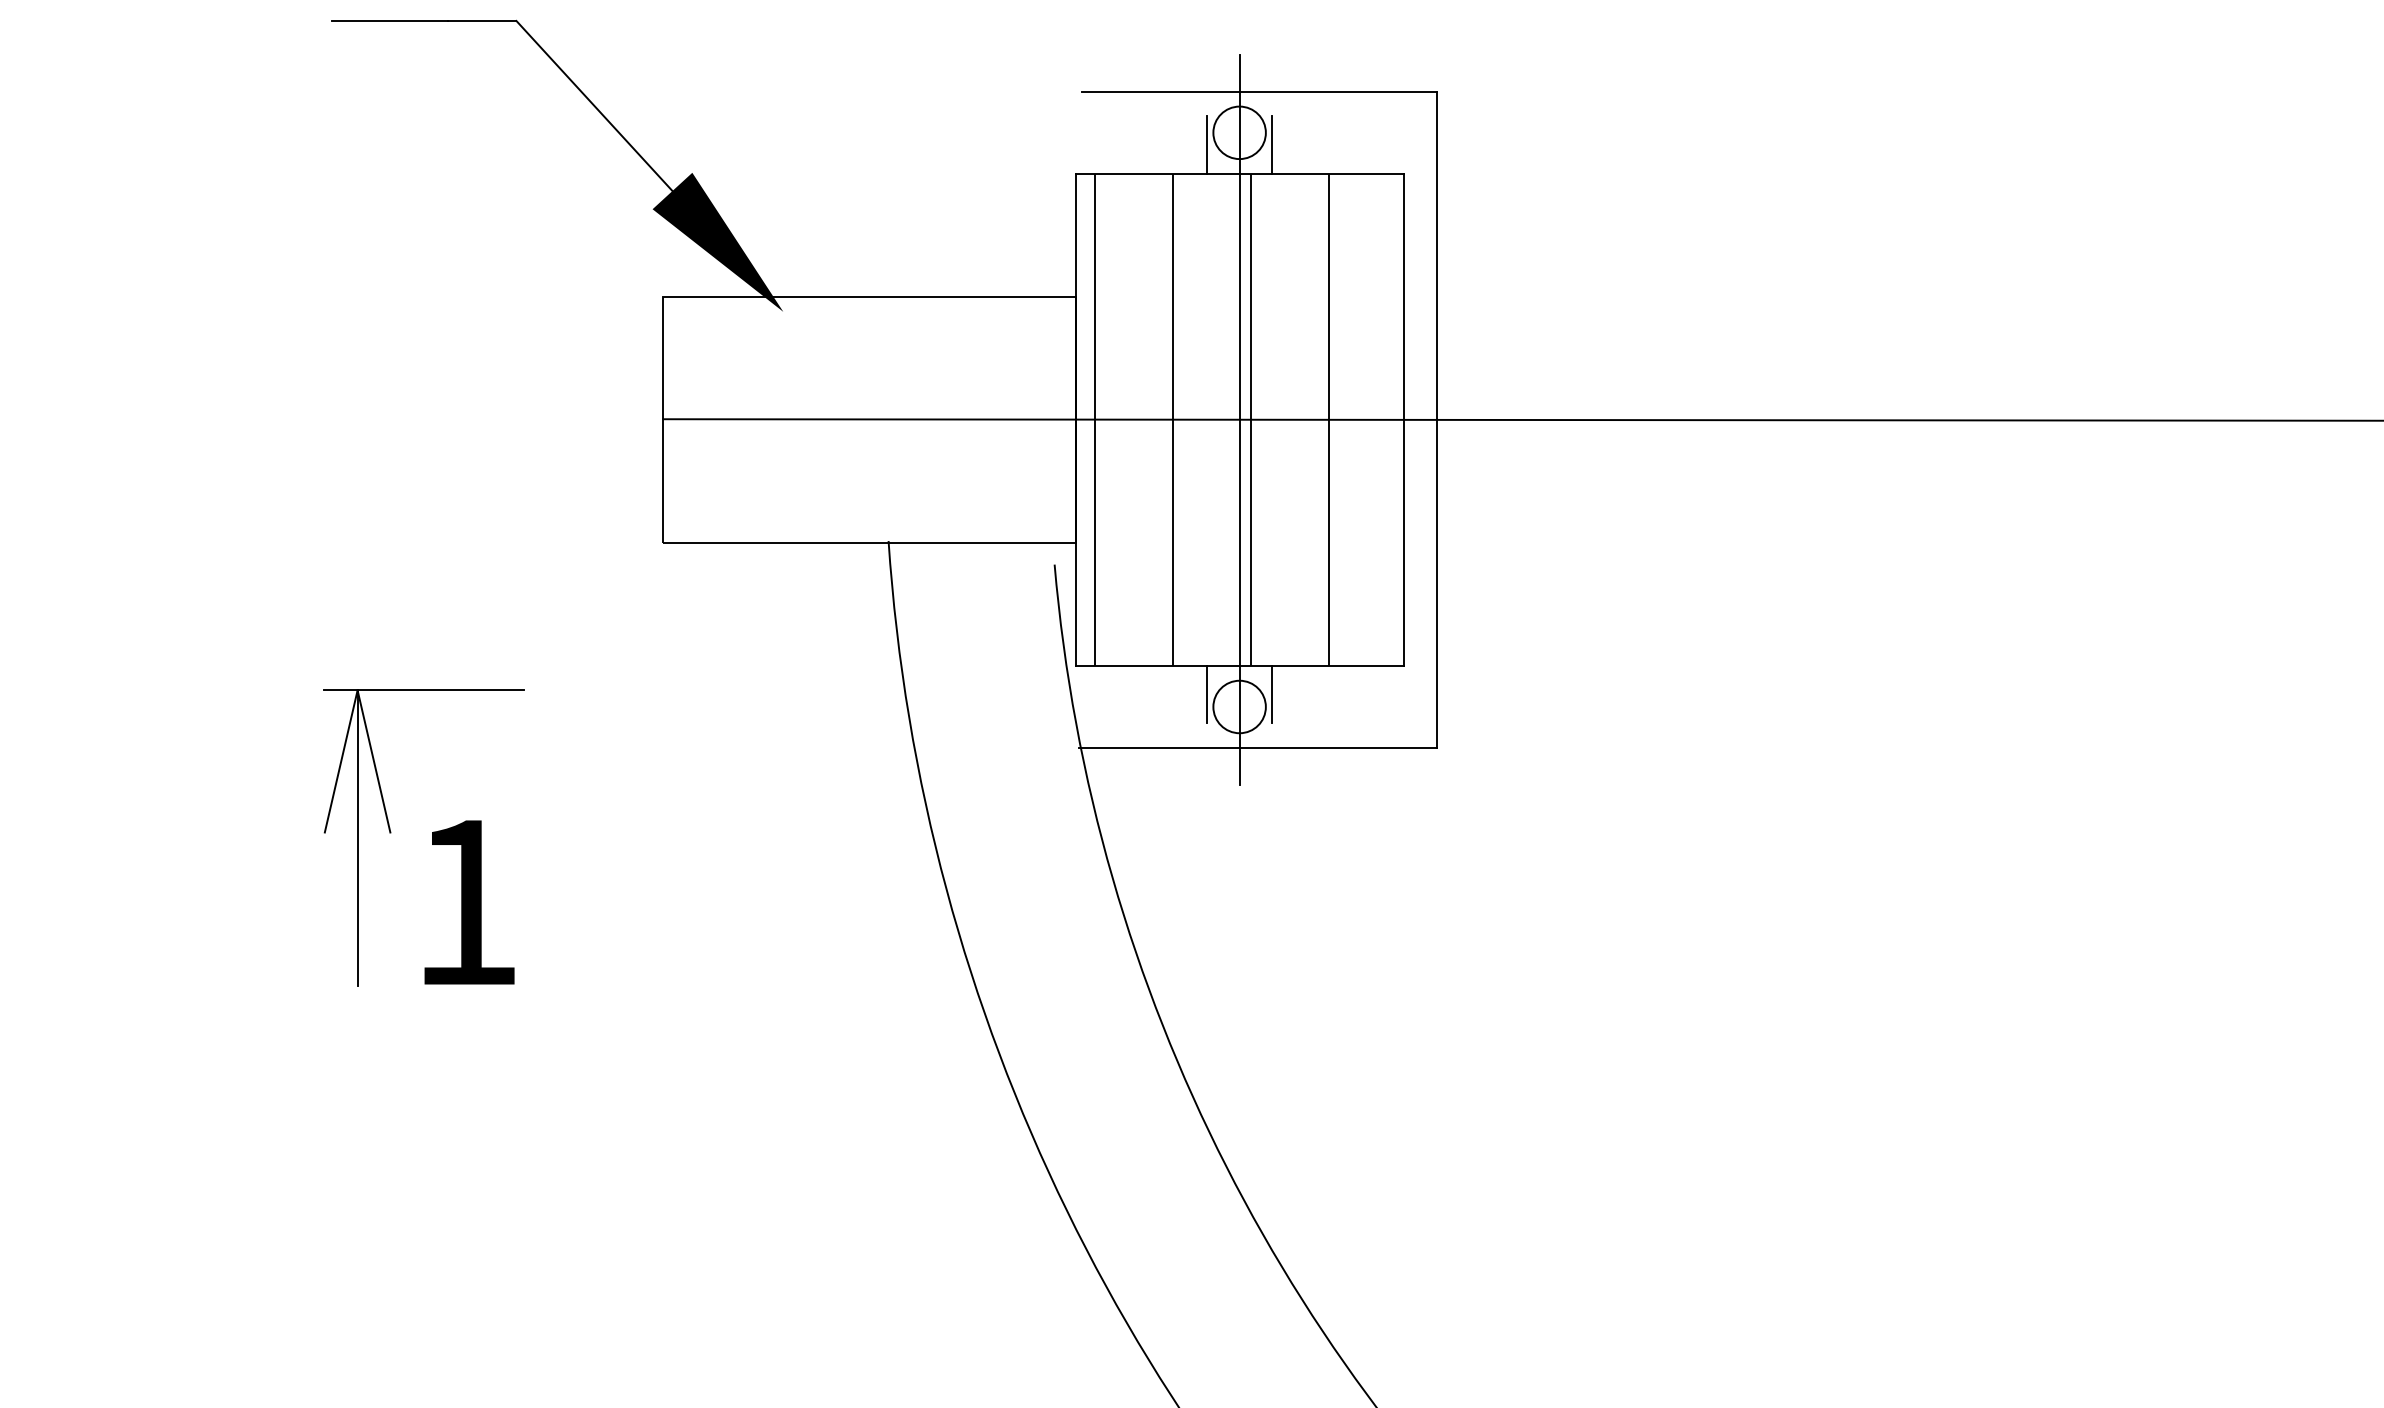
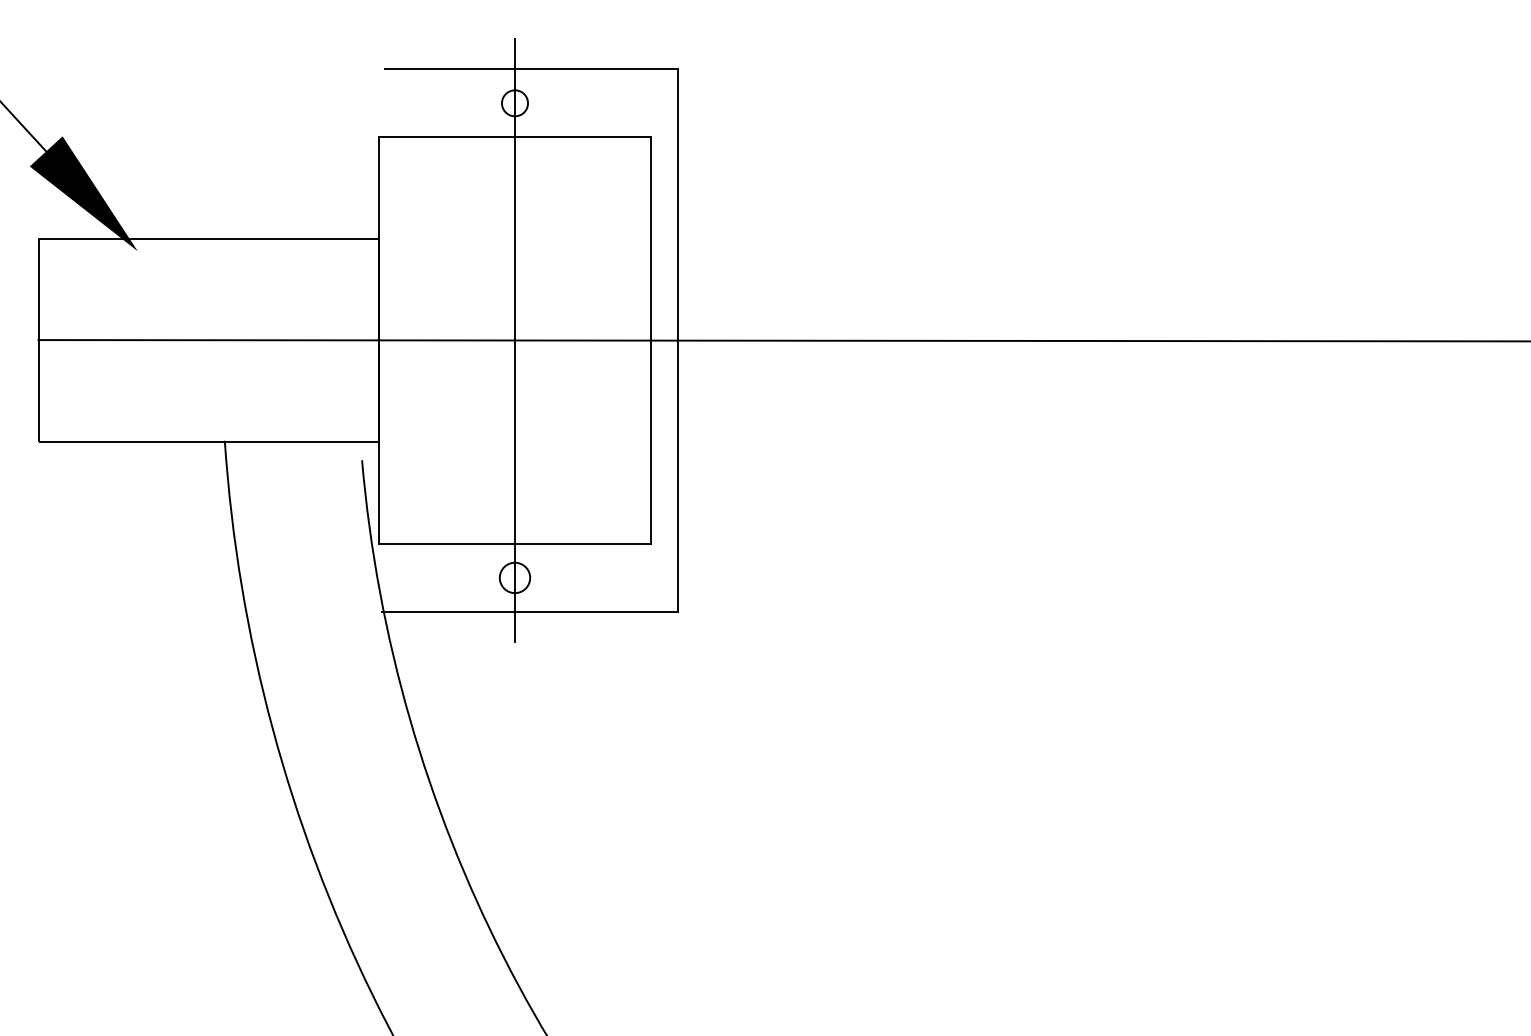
circle: (1239, 132) -> (514, 103), size x0.6
line: (1206, 144) -> (487, 112), removed
line: (1272, 144) -> (542, 112), removed
hatch: (1211, 419) -> (491, 340), removed
line: (1206, 694) -> (487, 567), removed
line: (1272, 694) -> (542, 567), removed
circle: (1239, 706) -> (514, 577), size x0.7

